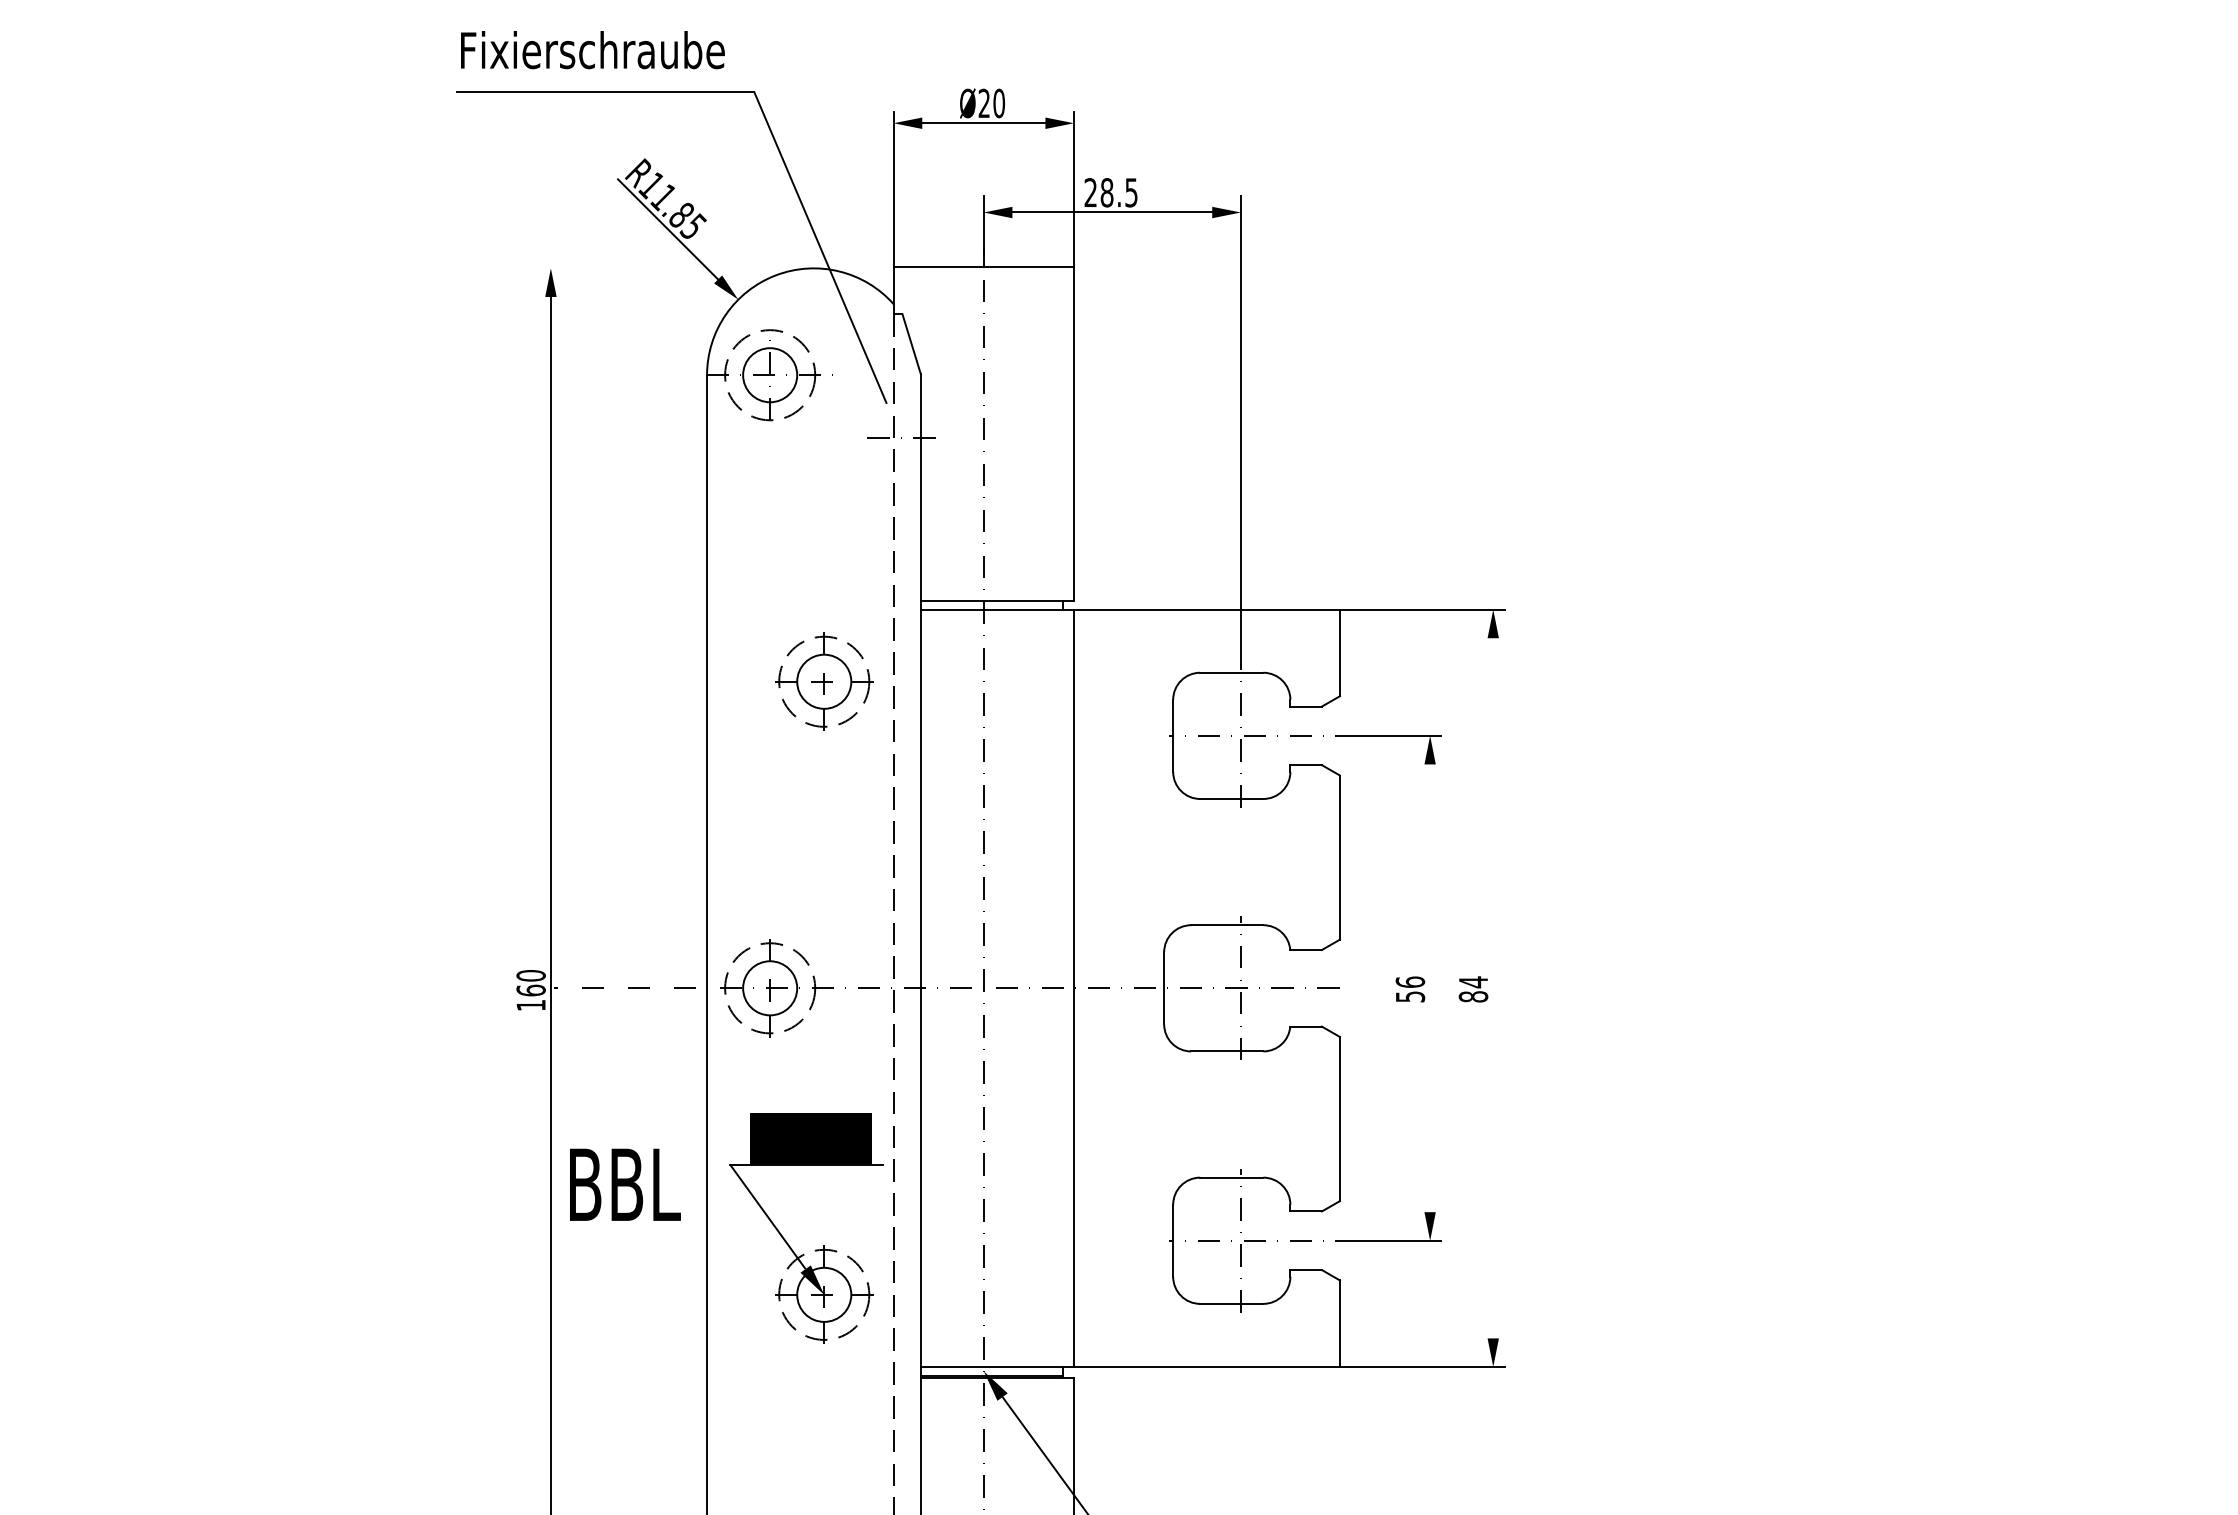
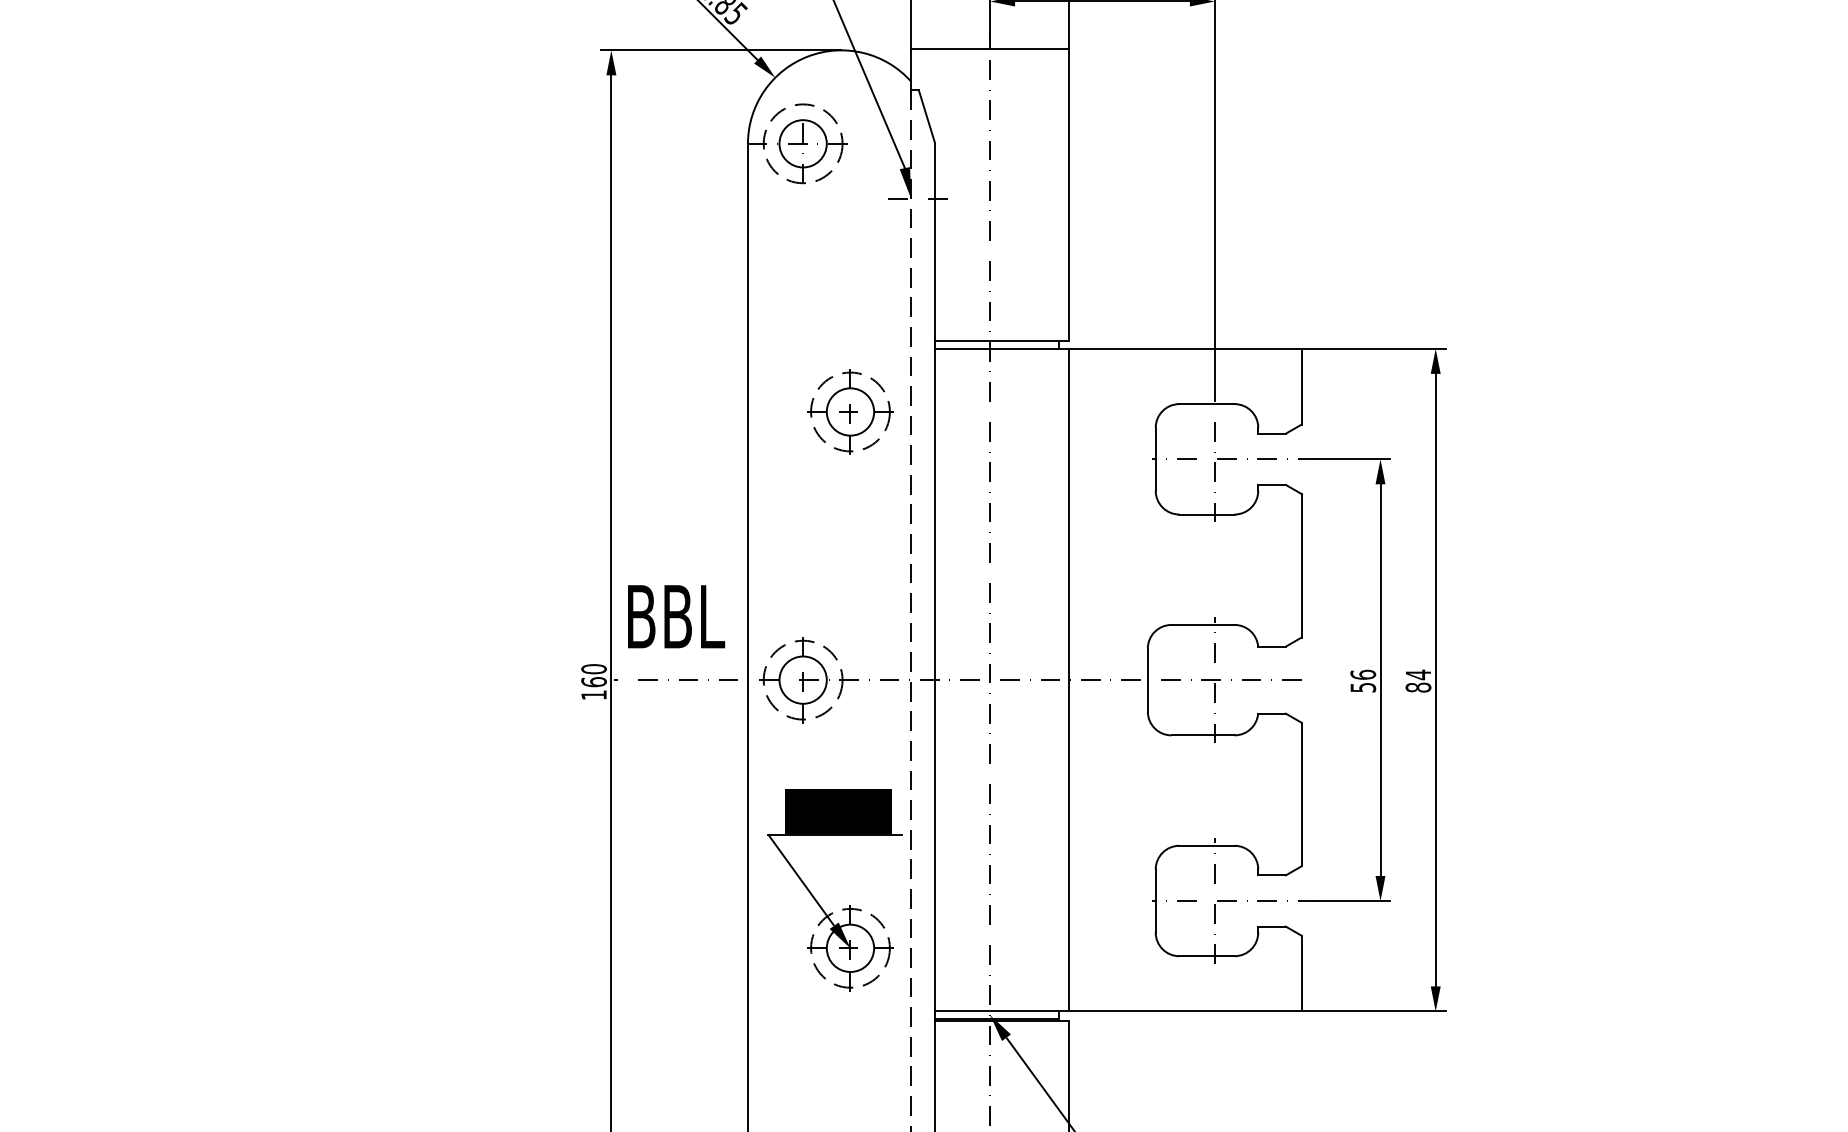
line: (676, 268) -> (721, 50), added
fill: (886, 419) -> (904, 182), added
line: (1430, 988) -> (1380, 680), added
line: (1493, 988) -> (1435, 680), added
text: (625, 1184) -> (676, 616), moved

